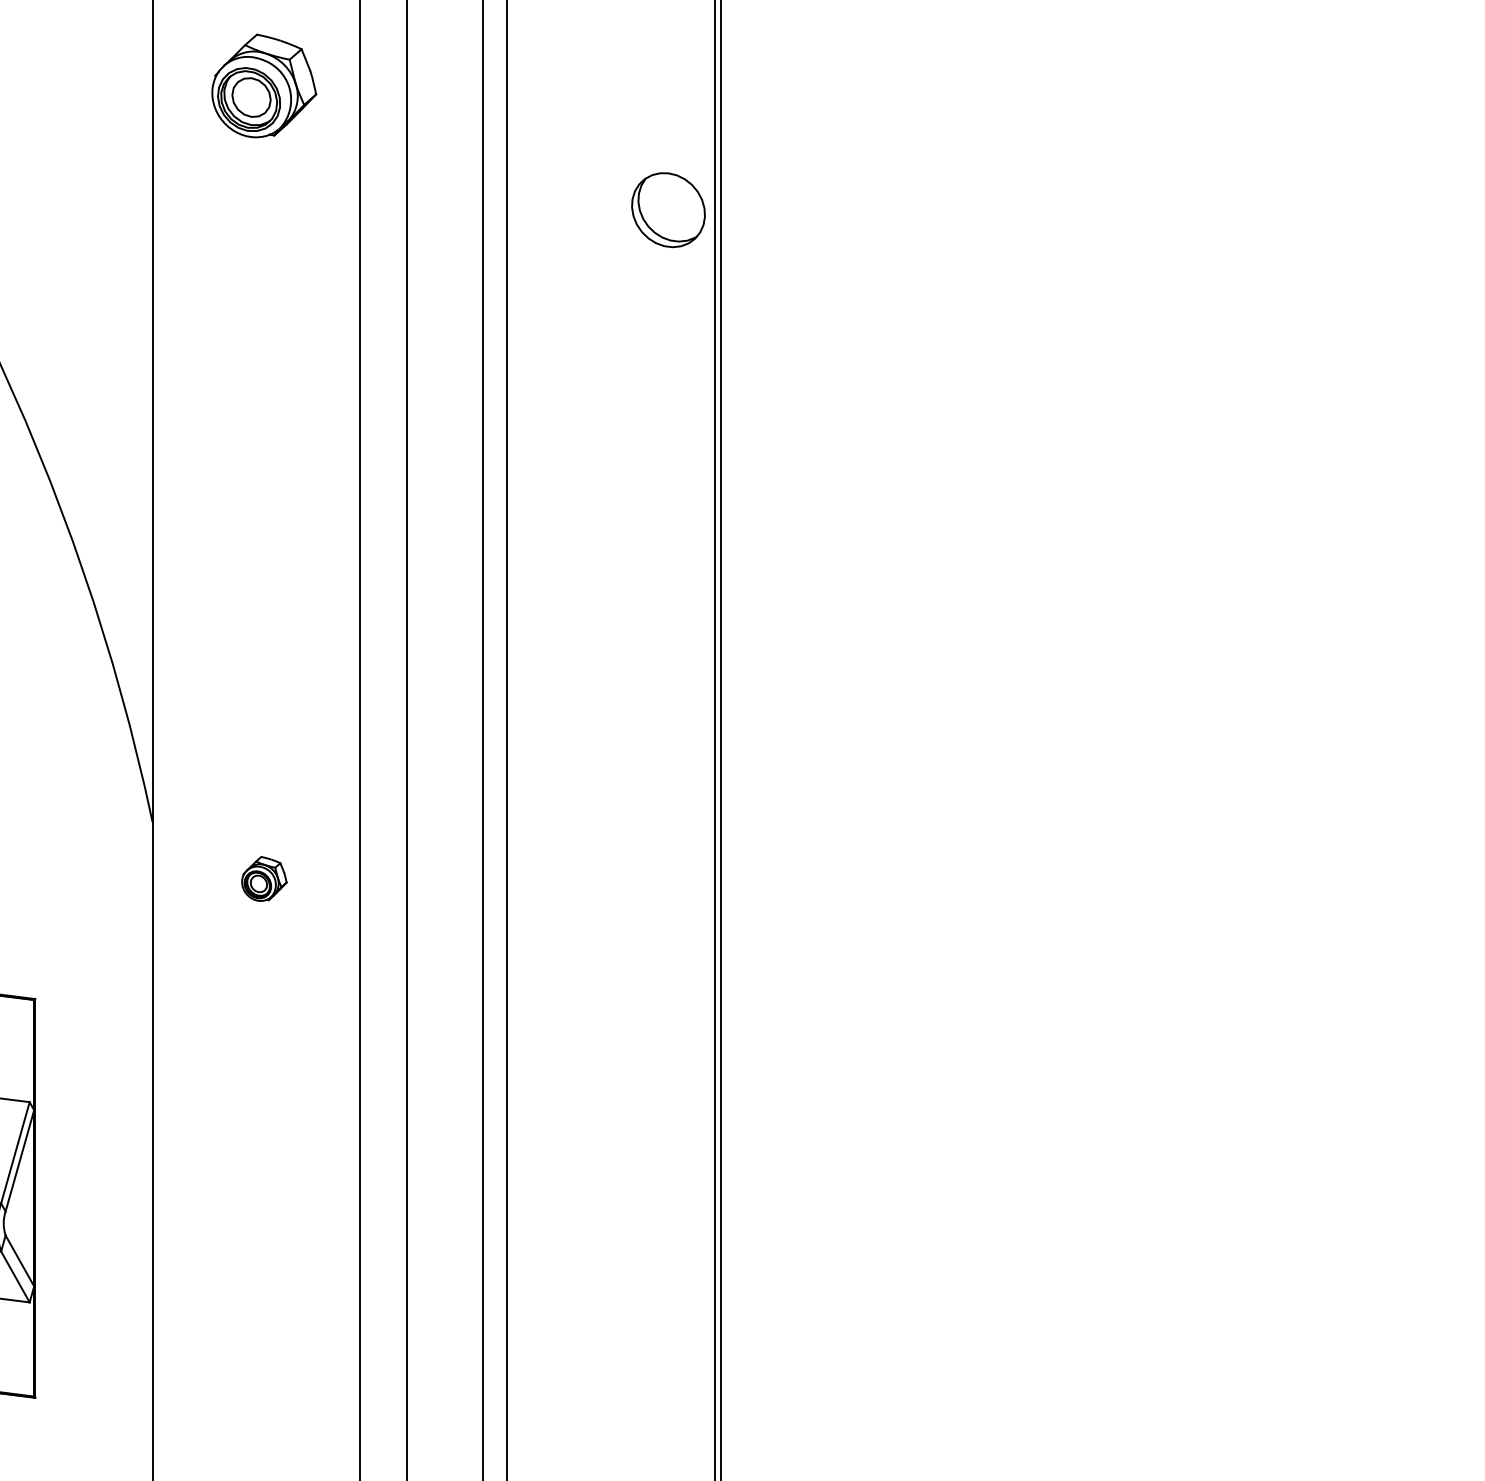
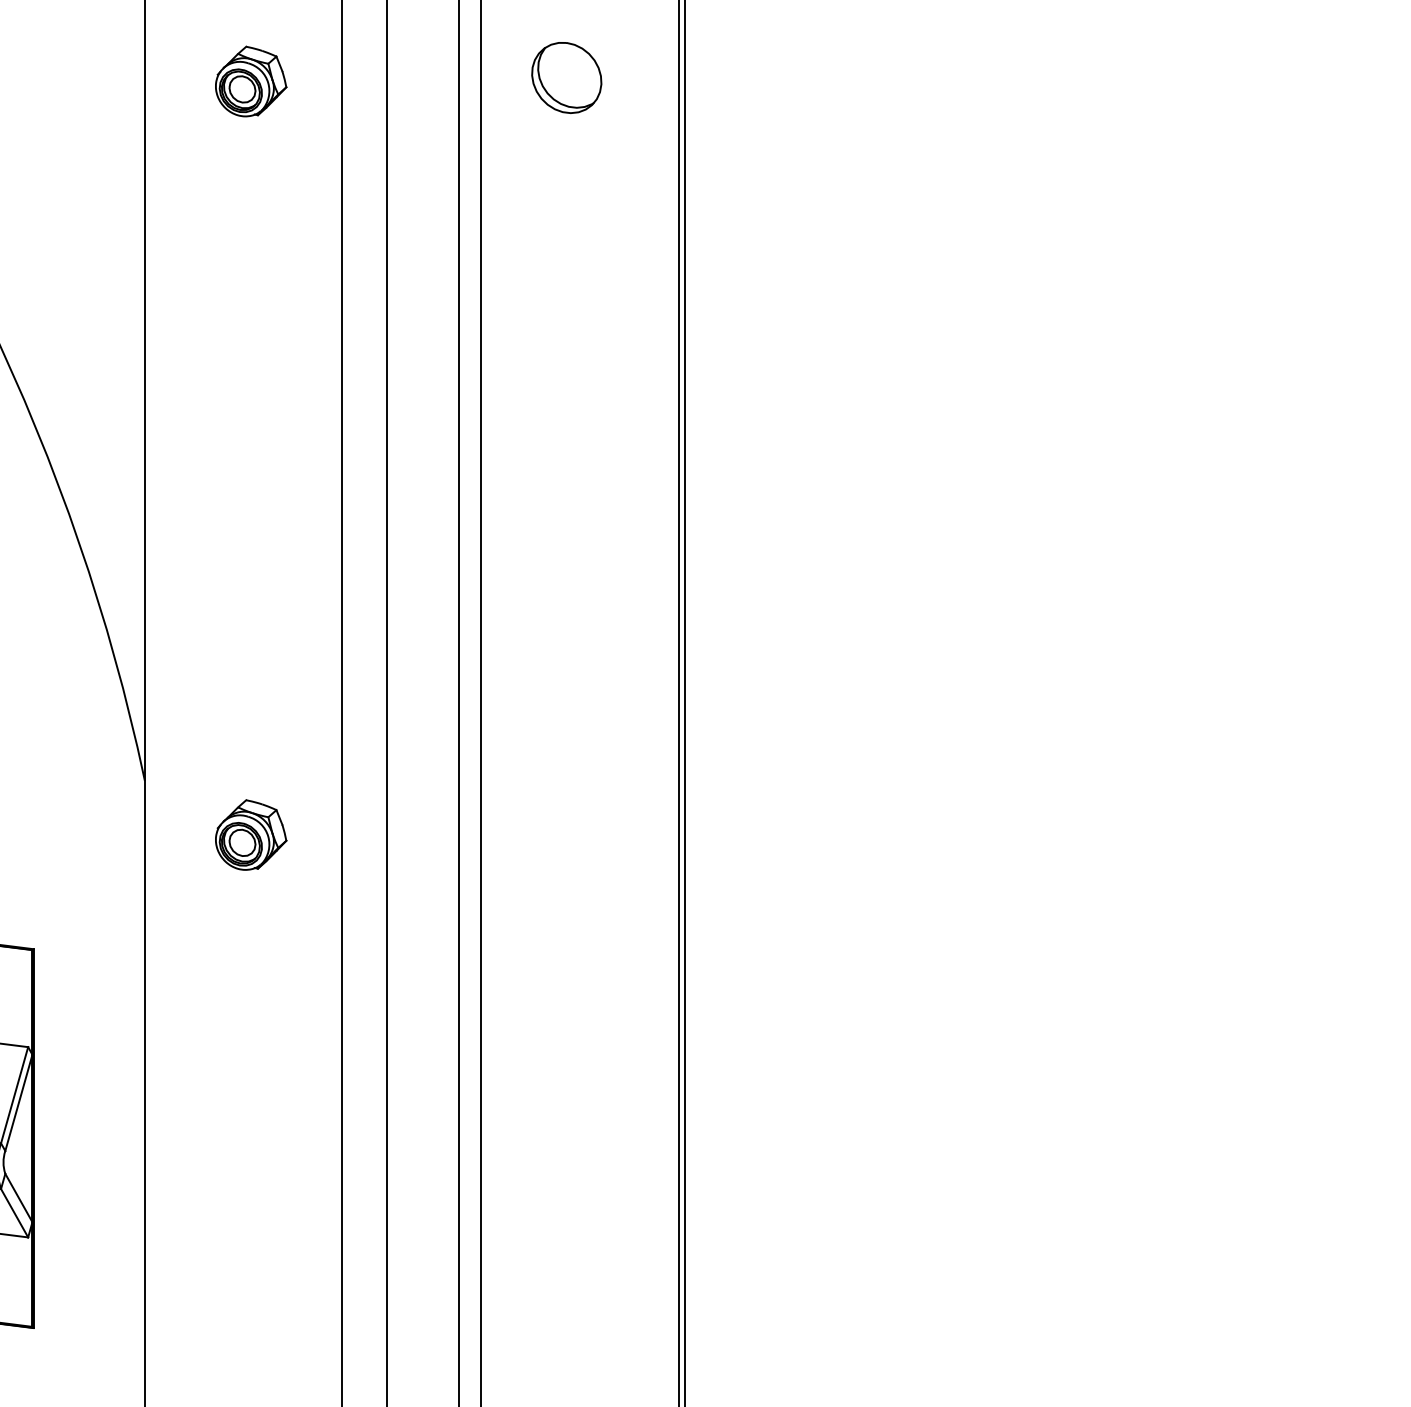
part: (264, 85) -> (251, 81), size x0.71
part: (668, 210) -> (566, 78), moved
part: (264, 878) -> (251, 834), size x1.67

